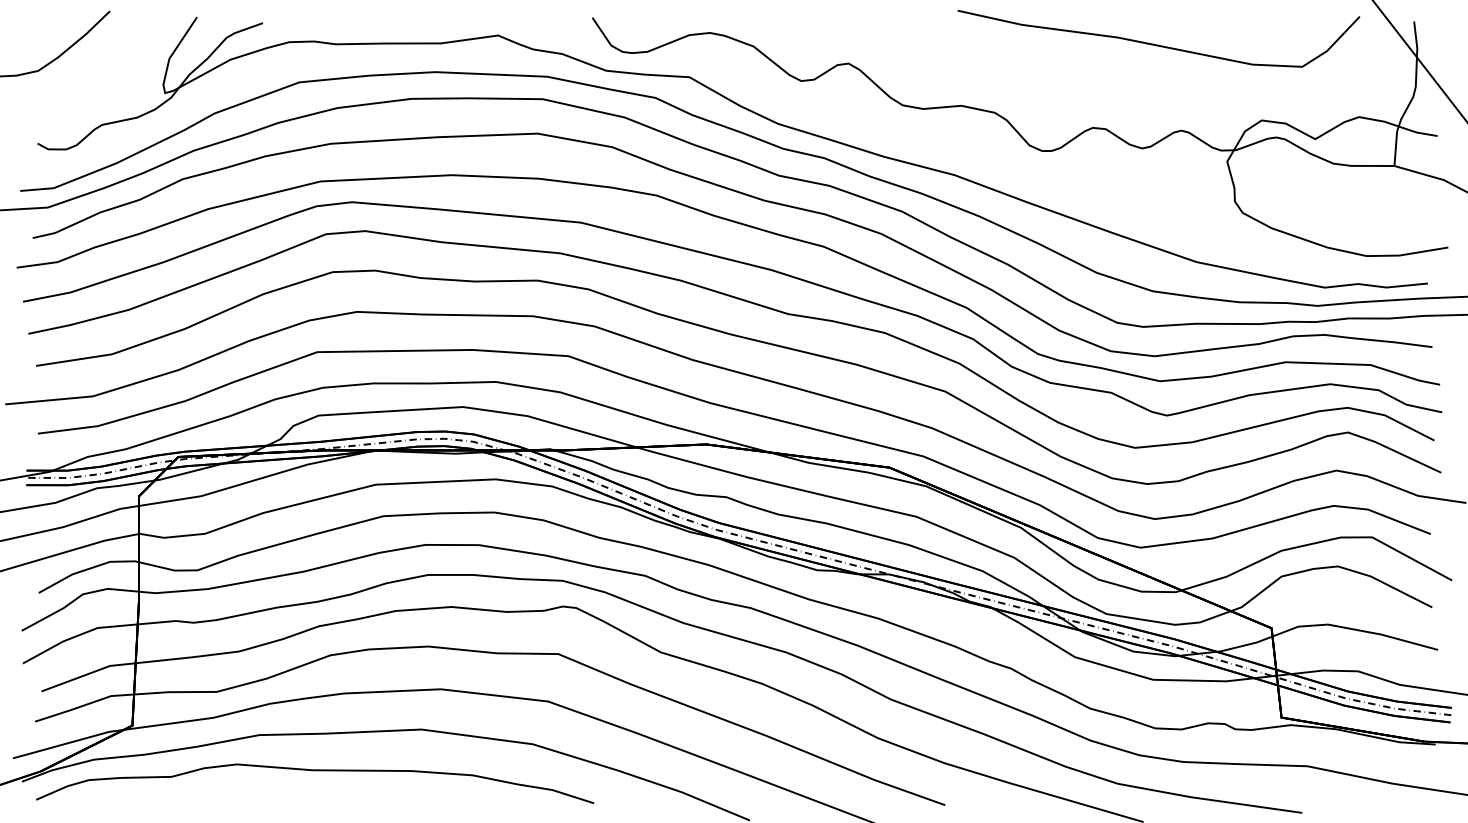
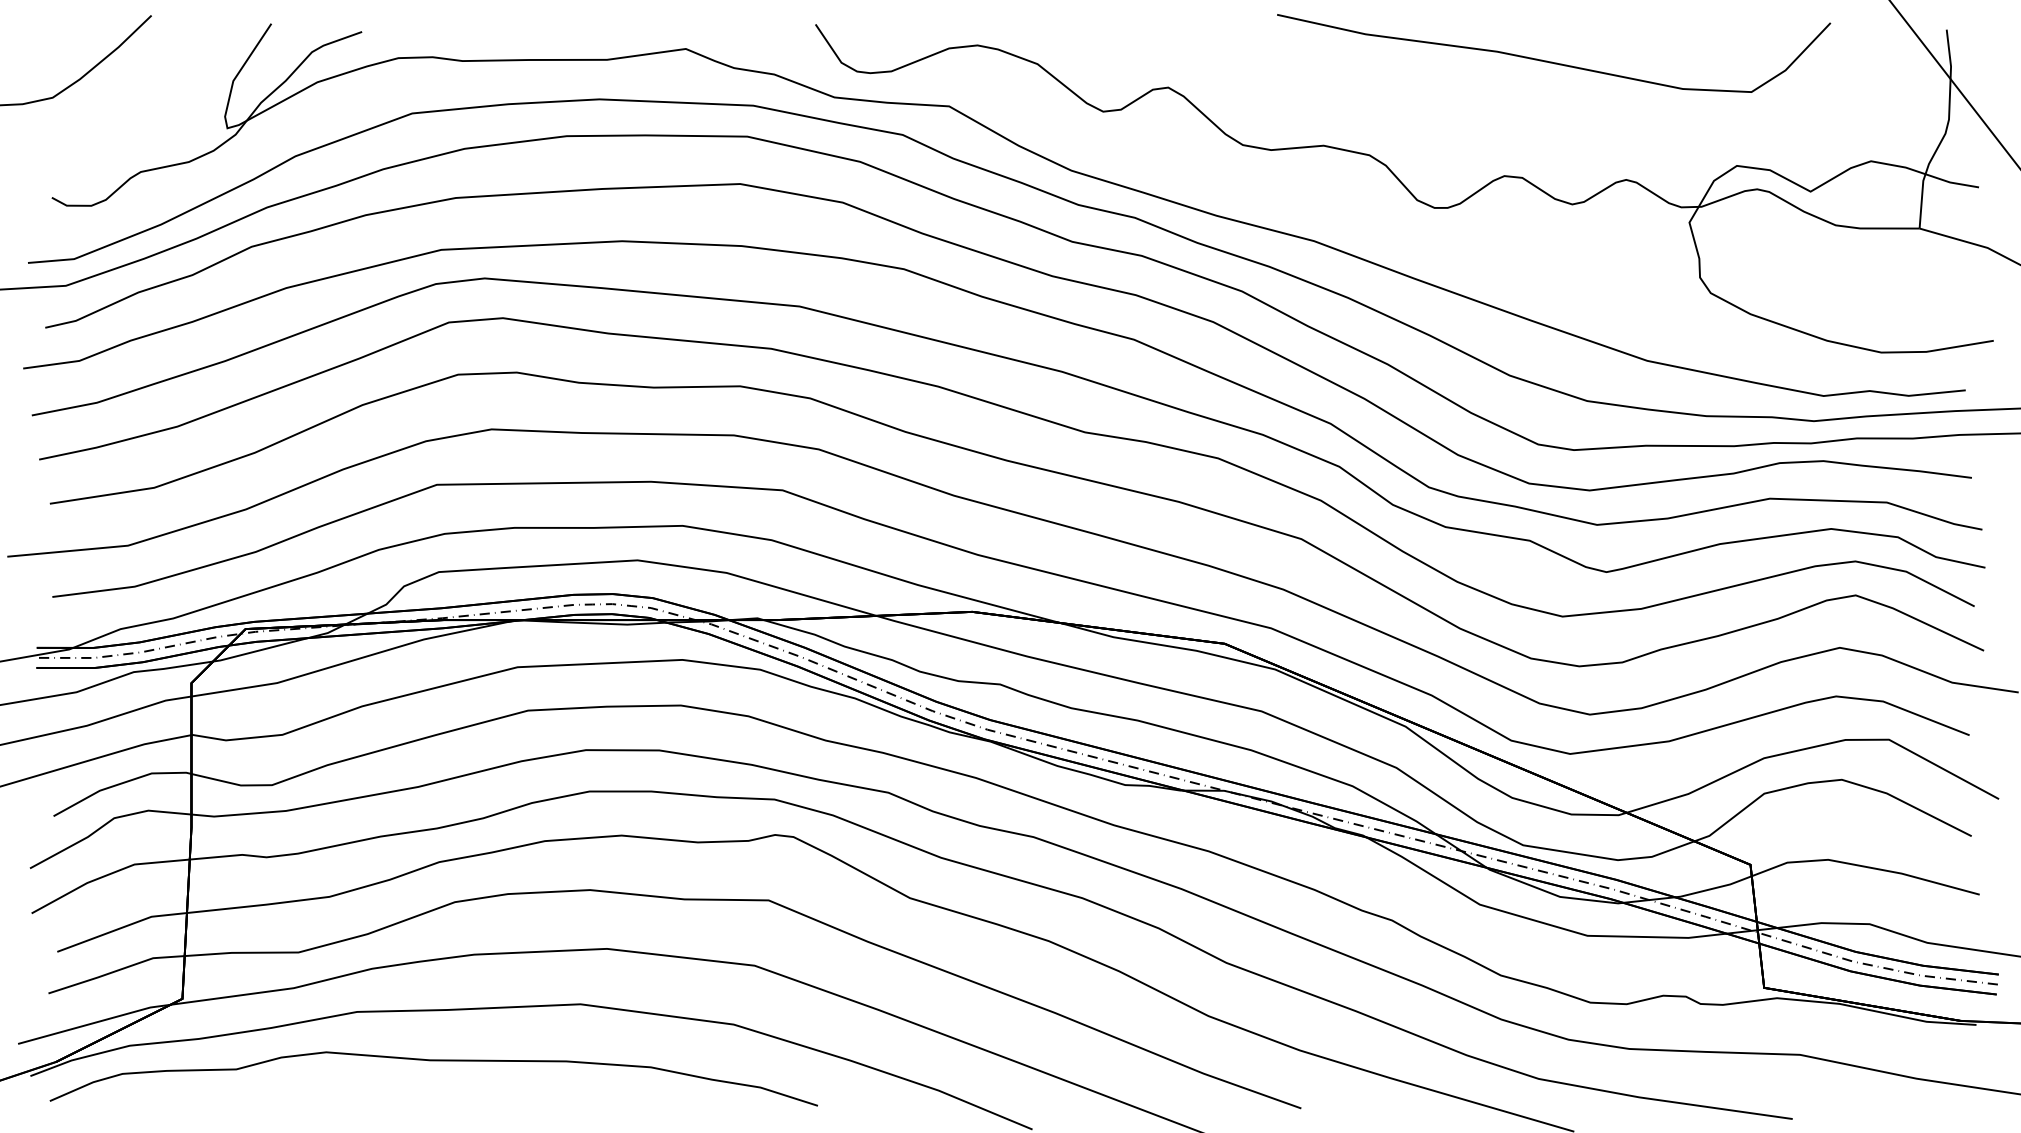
curve: (1158, 44) -> (1553, 61), moved

